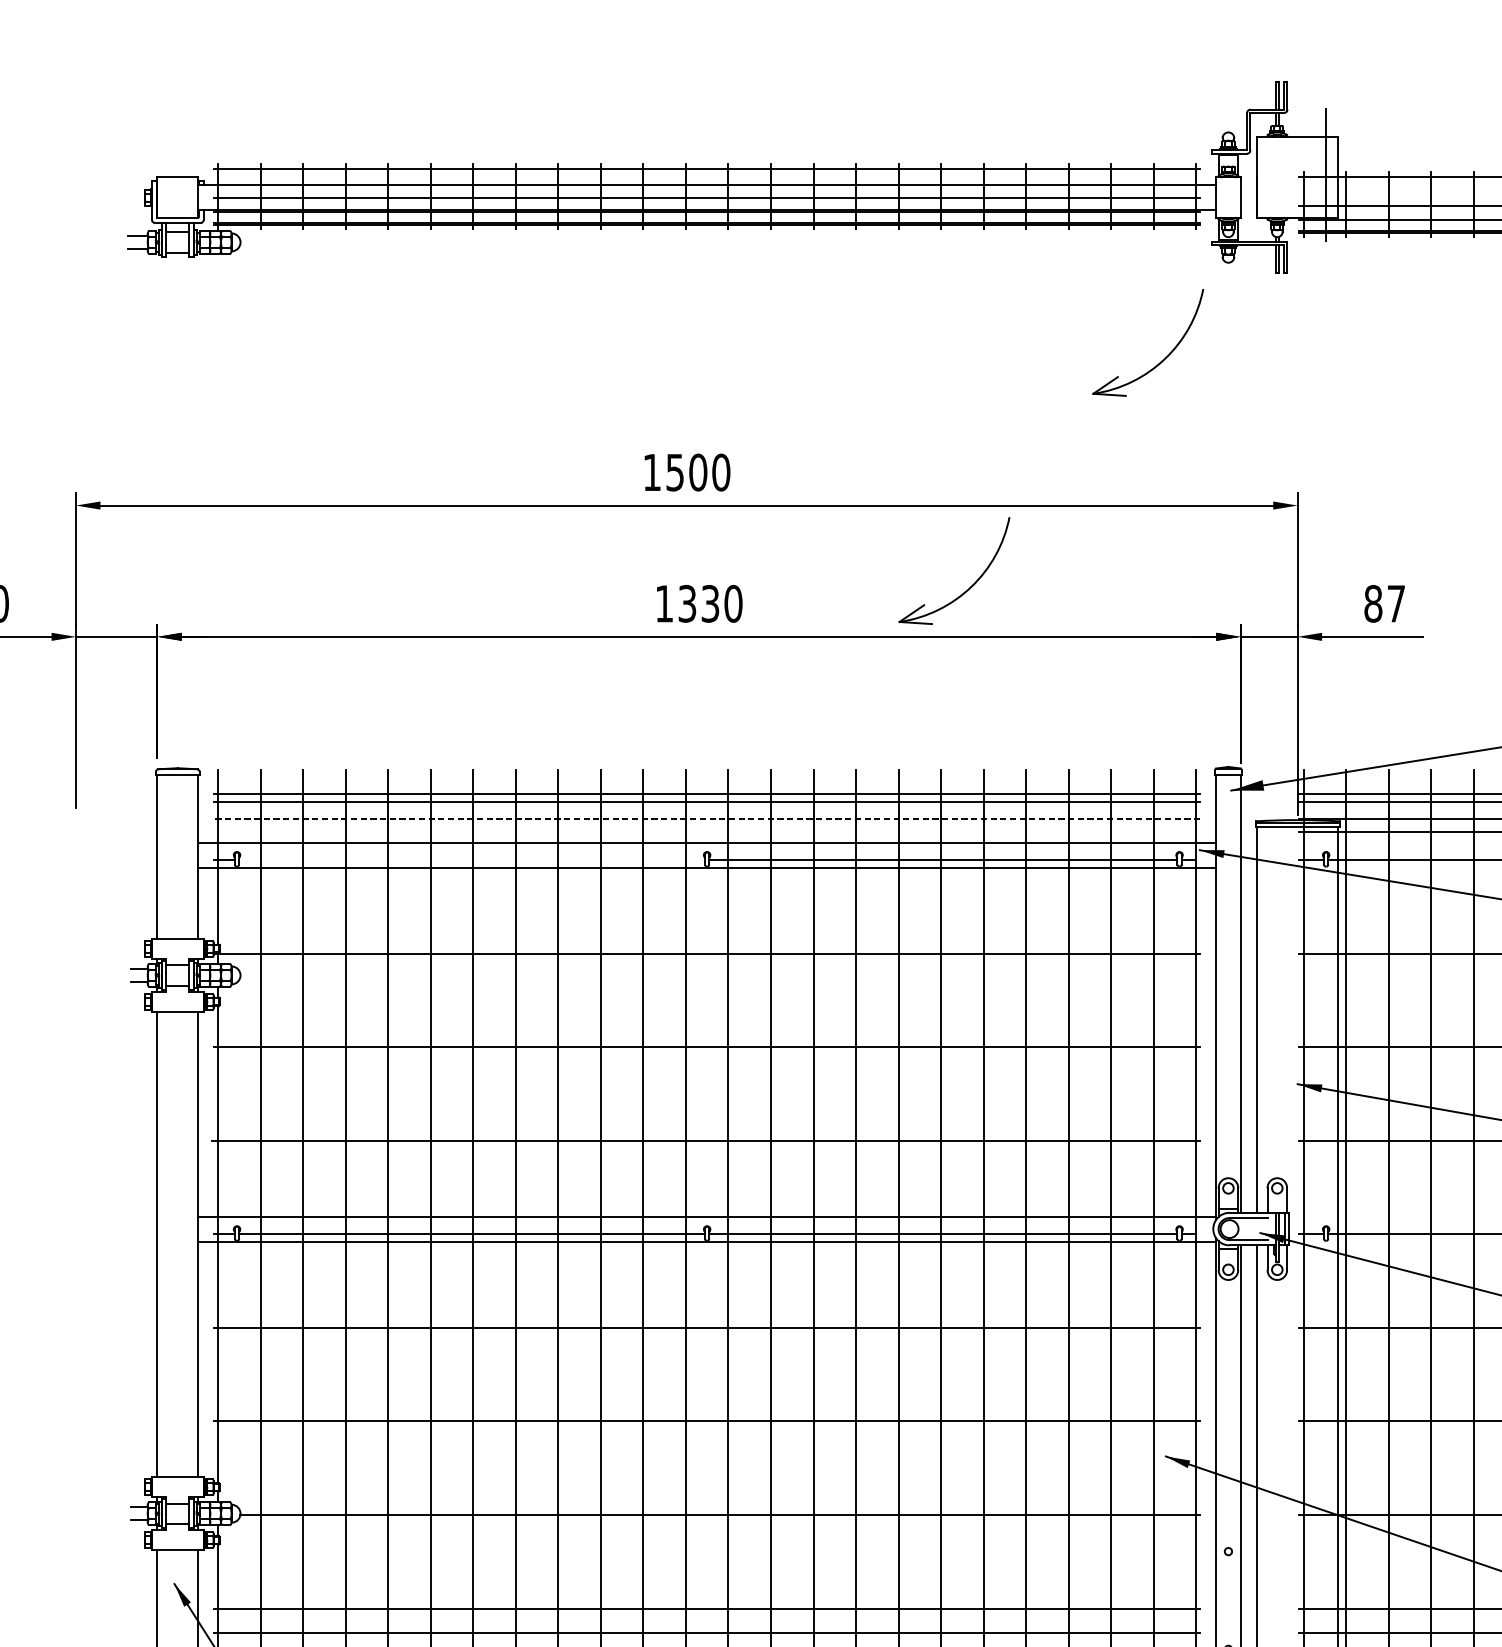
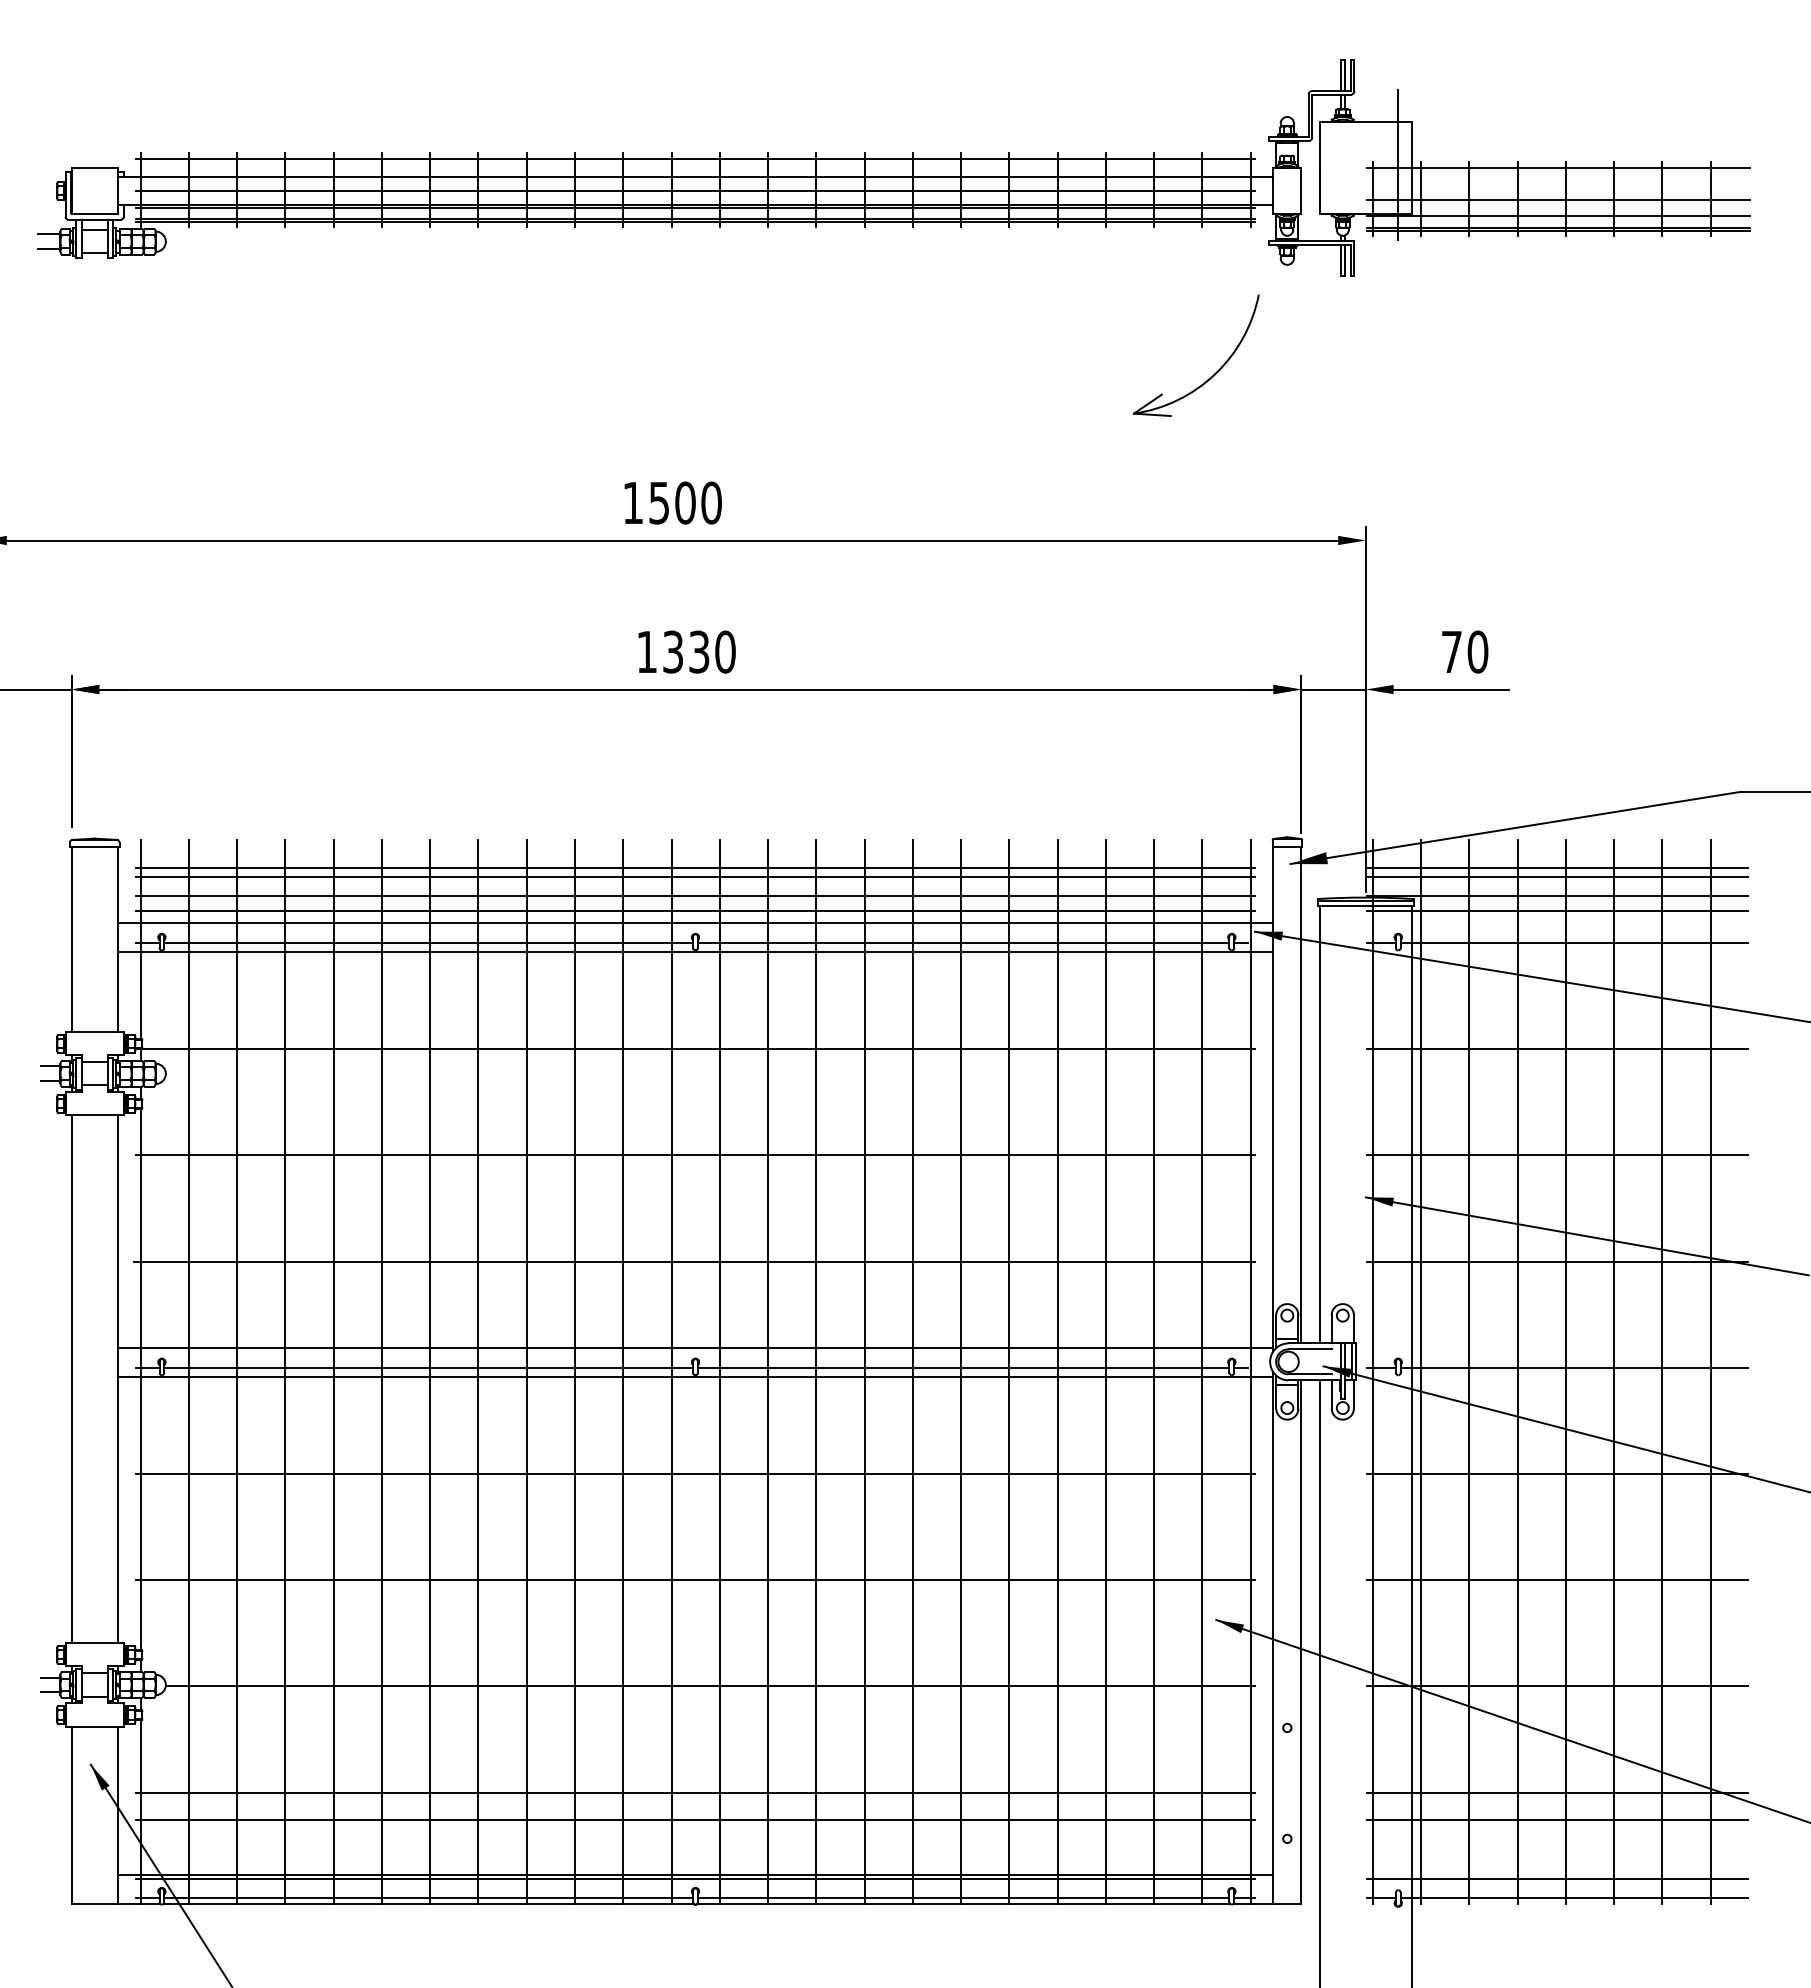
part: (970, 586) -> (994, 632), removed
text: (1384, 603) -> (1464, 651), 87 -> 70
line: (707, 818) -> (695, 895), dashed -> solid
line: (707, 831) -> (695, 910), added
line: (471, 860) -> (428, 943), added

